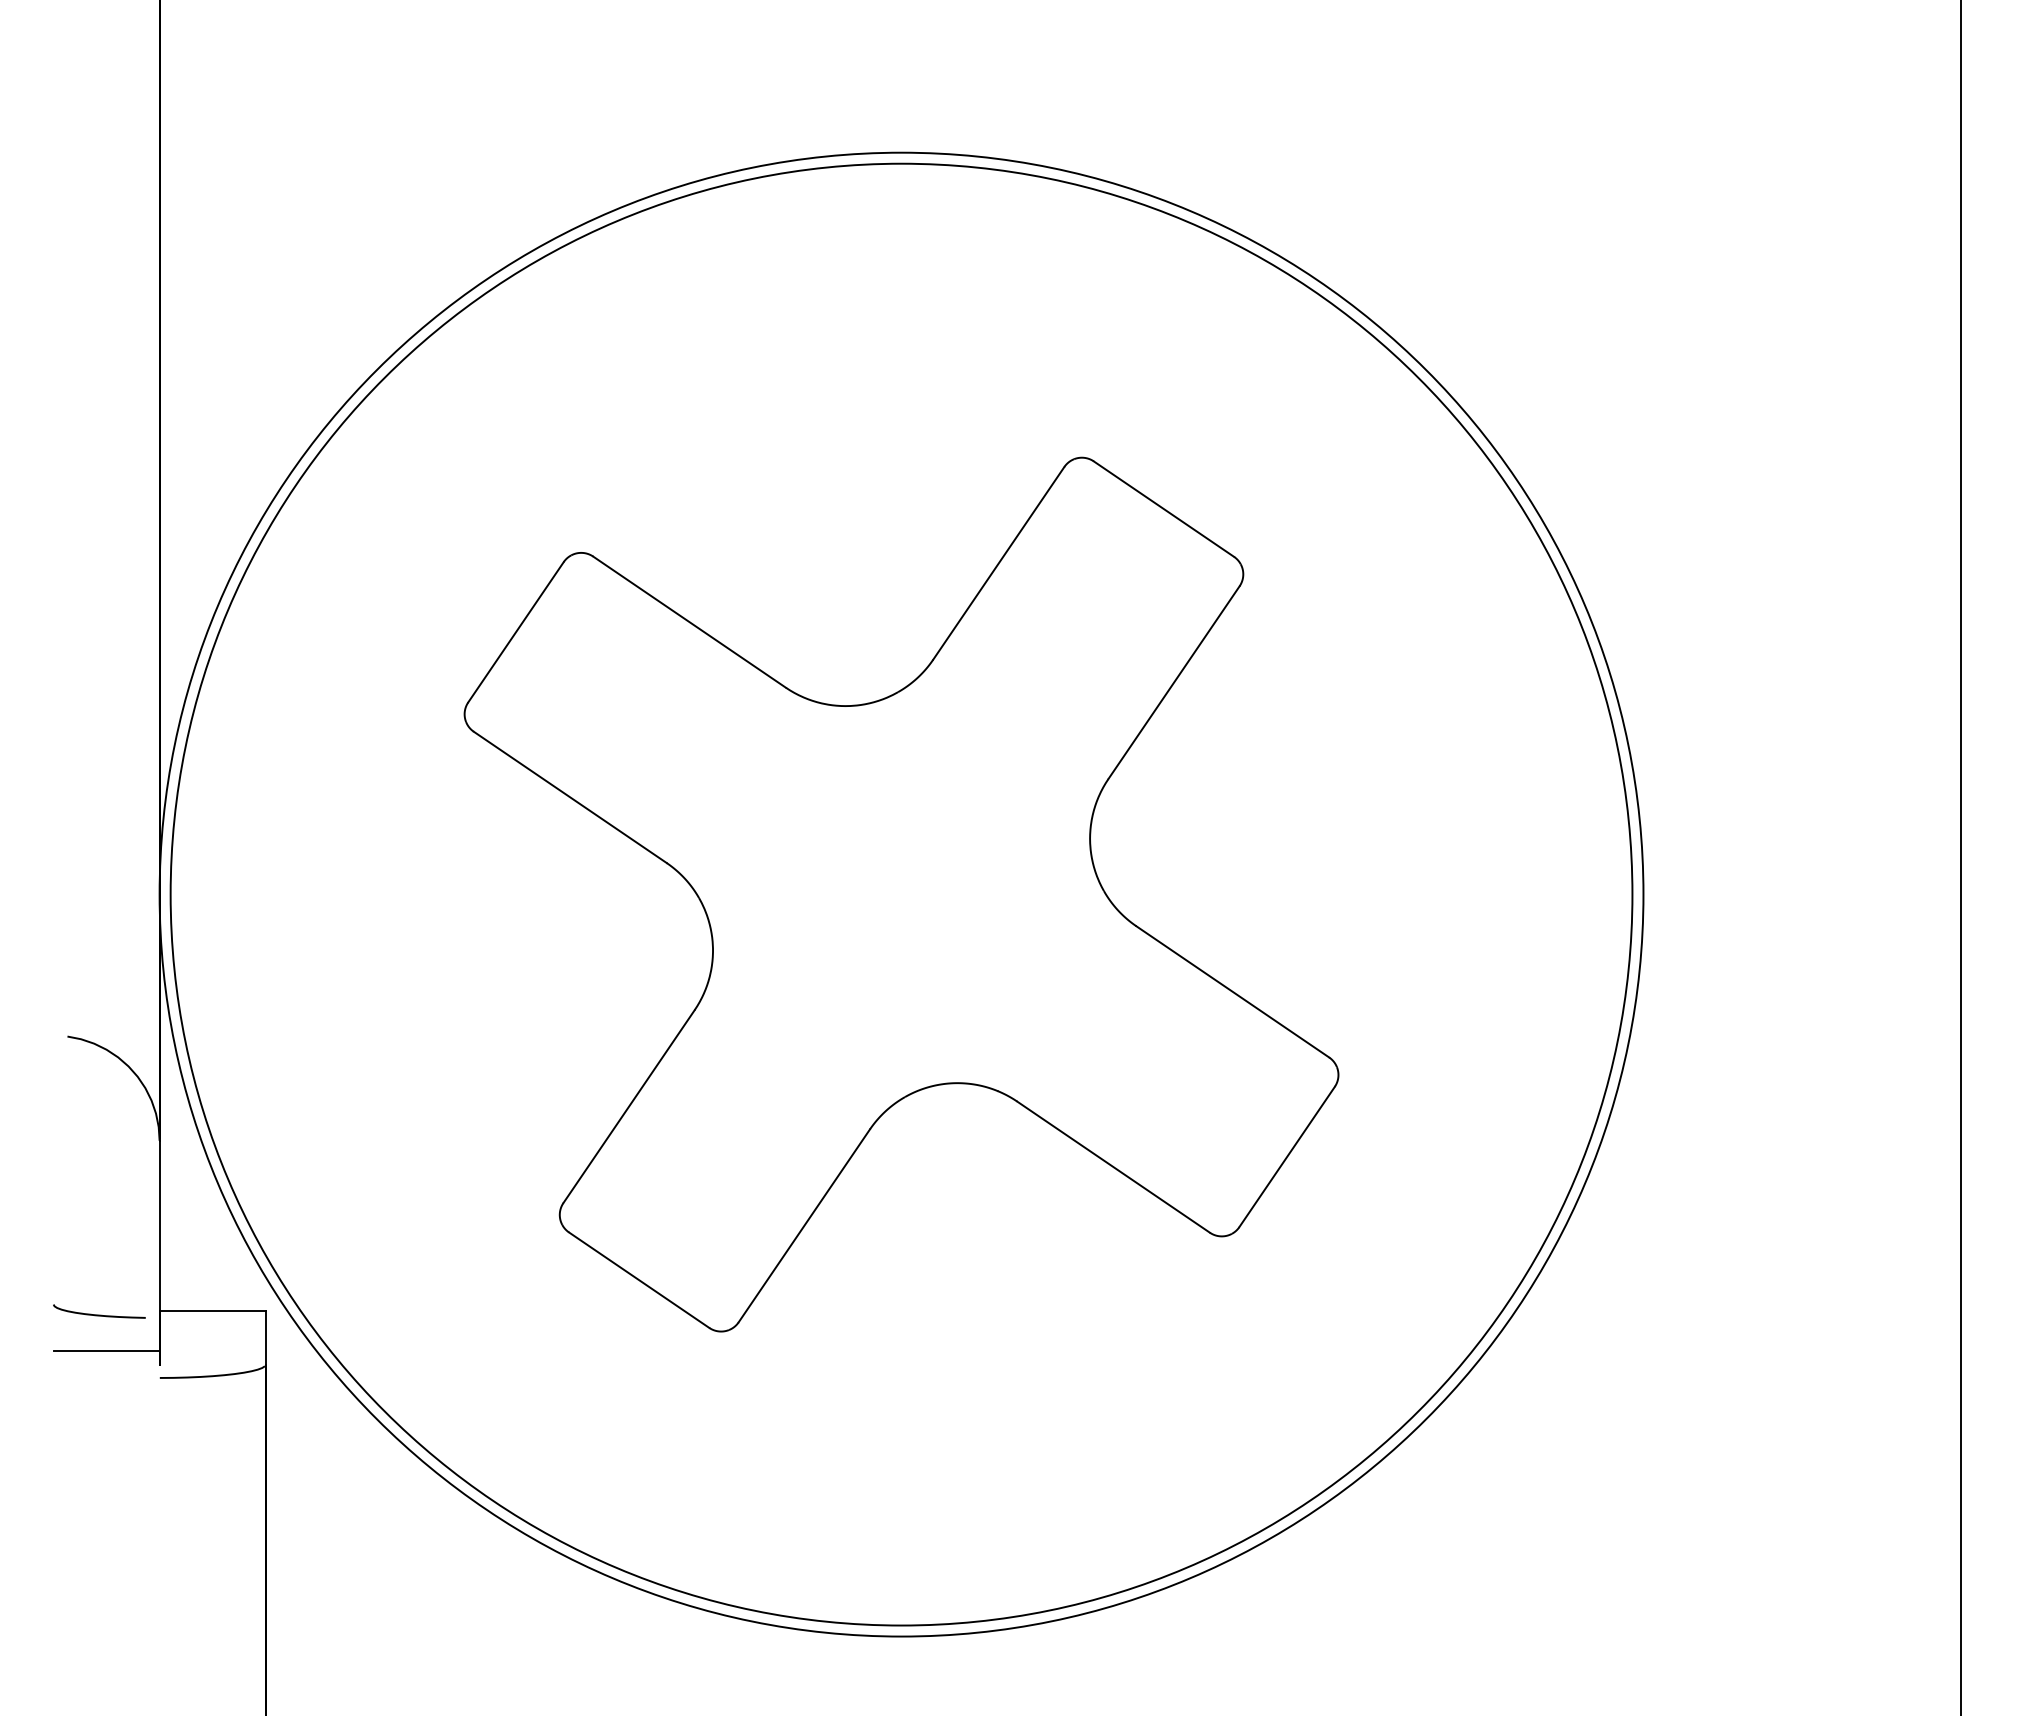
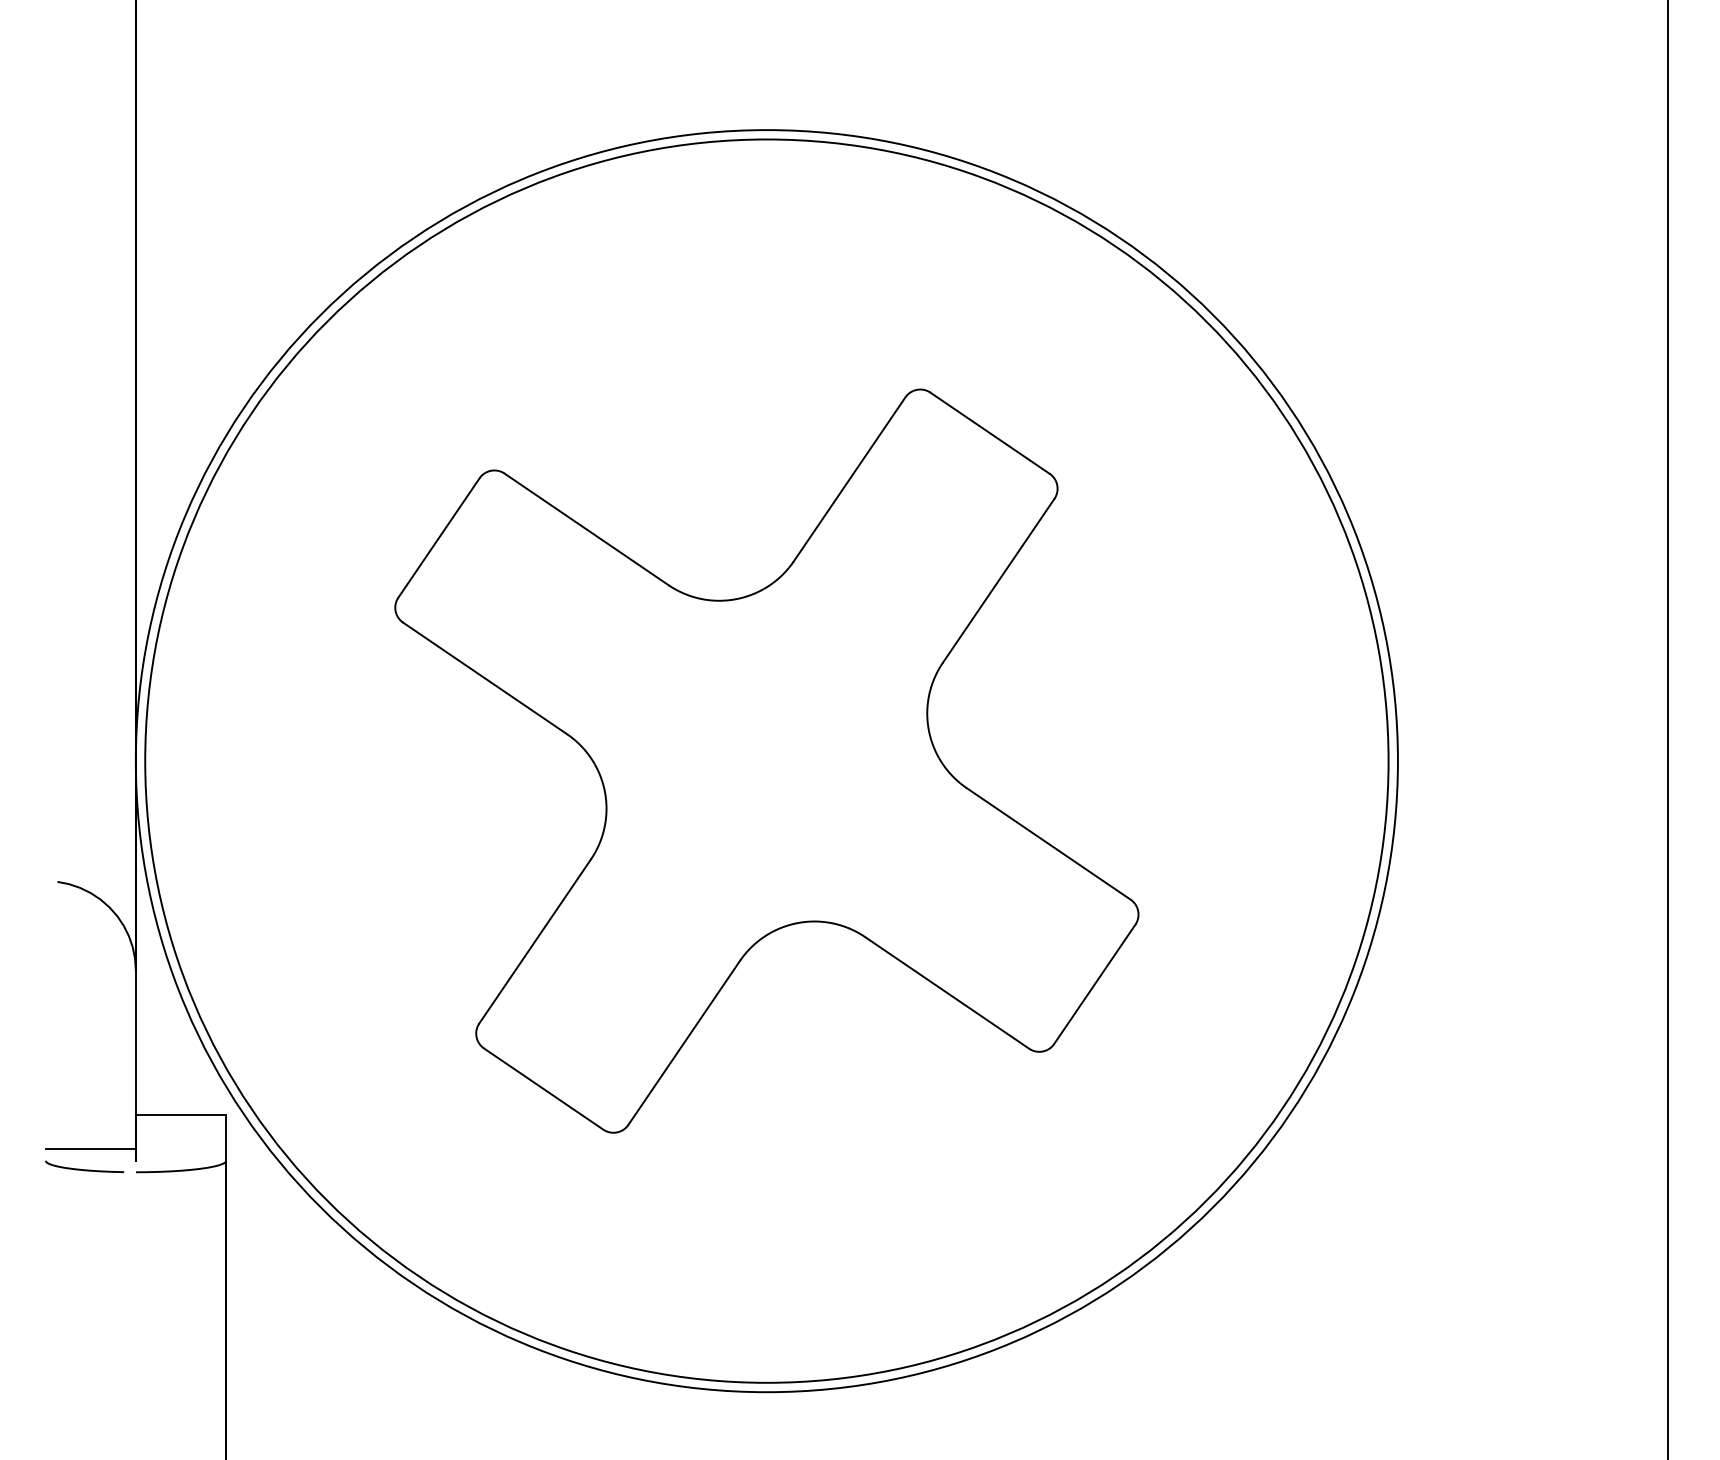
curve: (99, 1314) -> (84, 1169), moved

